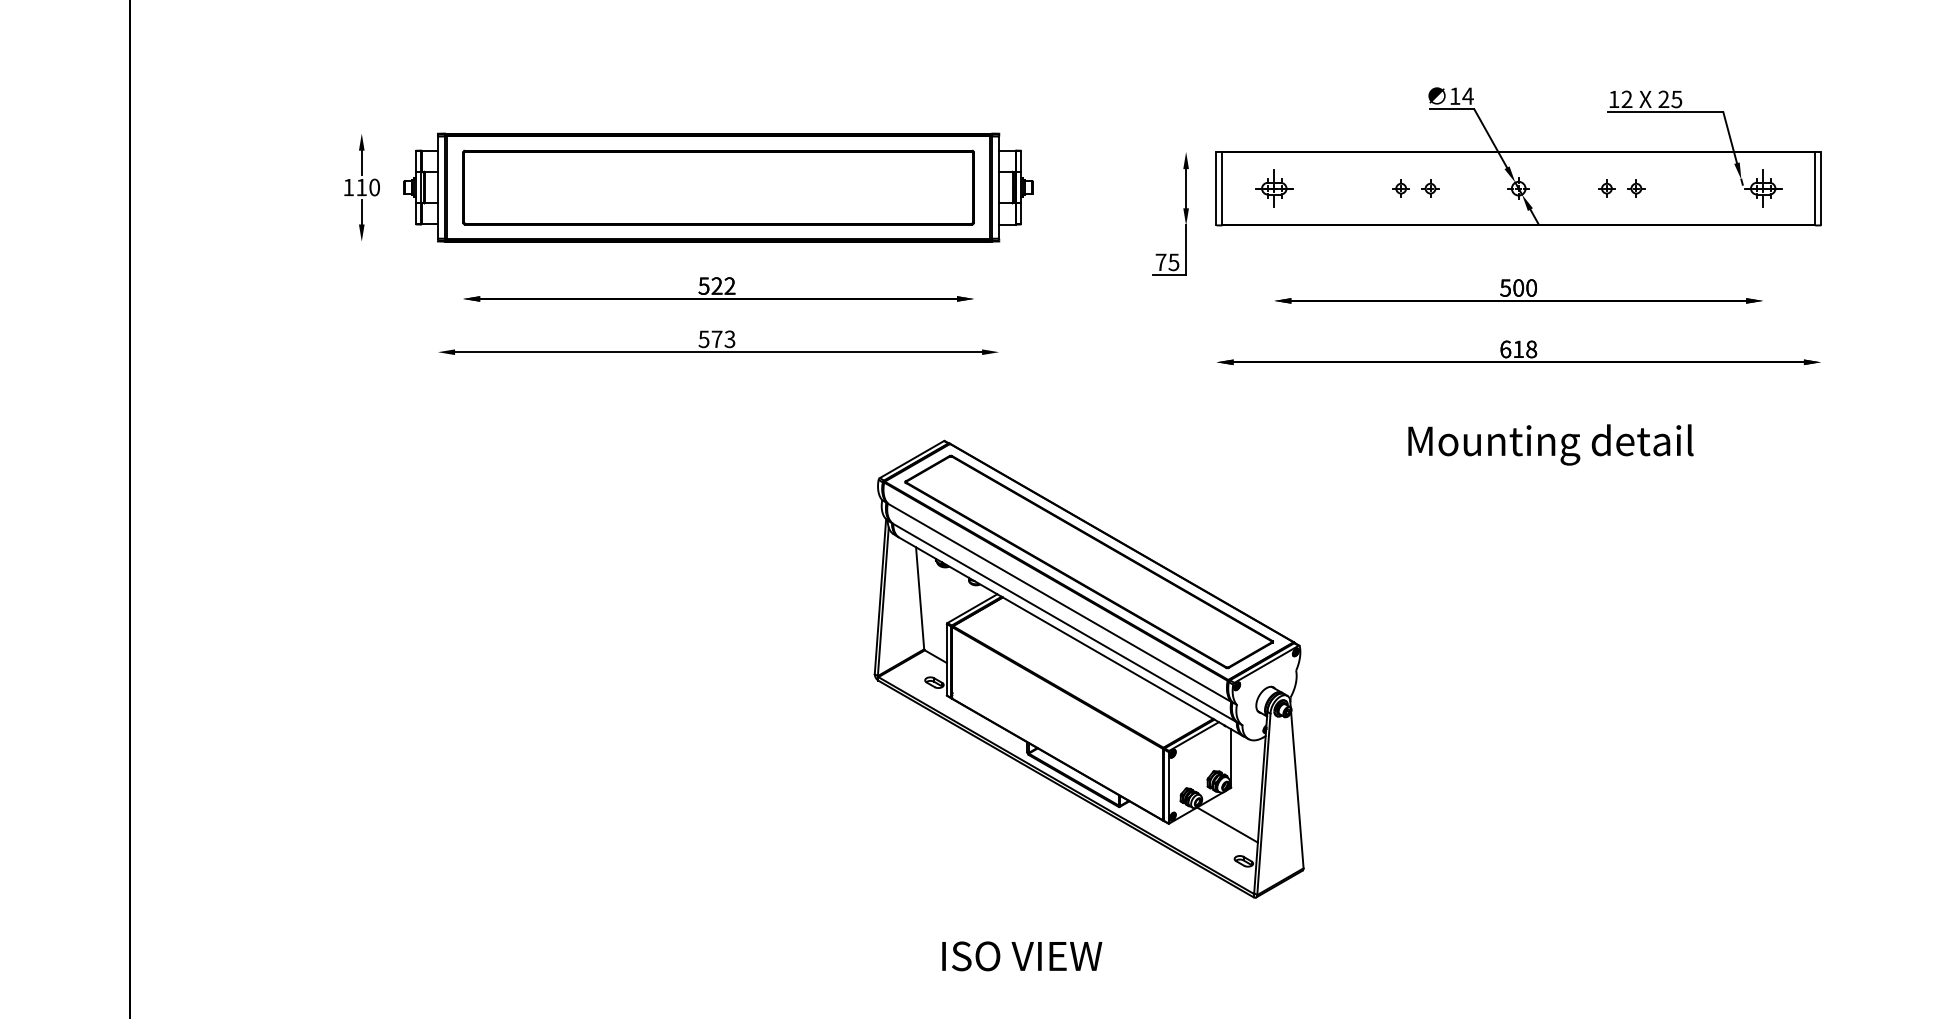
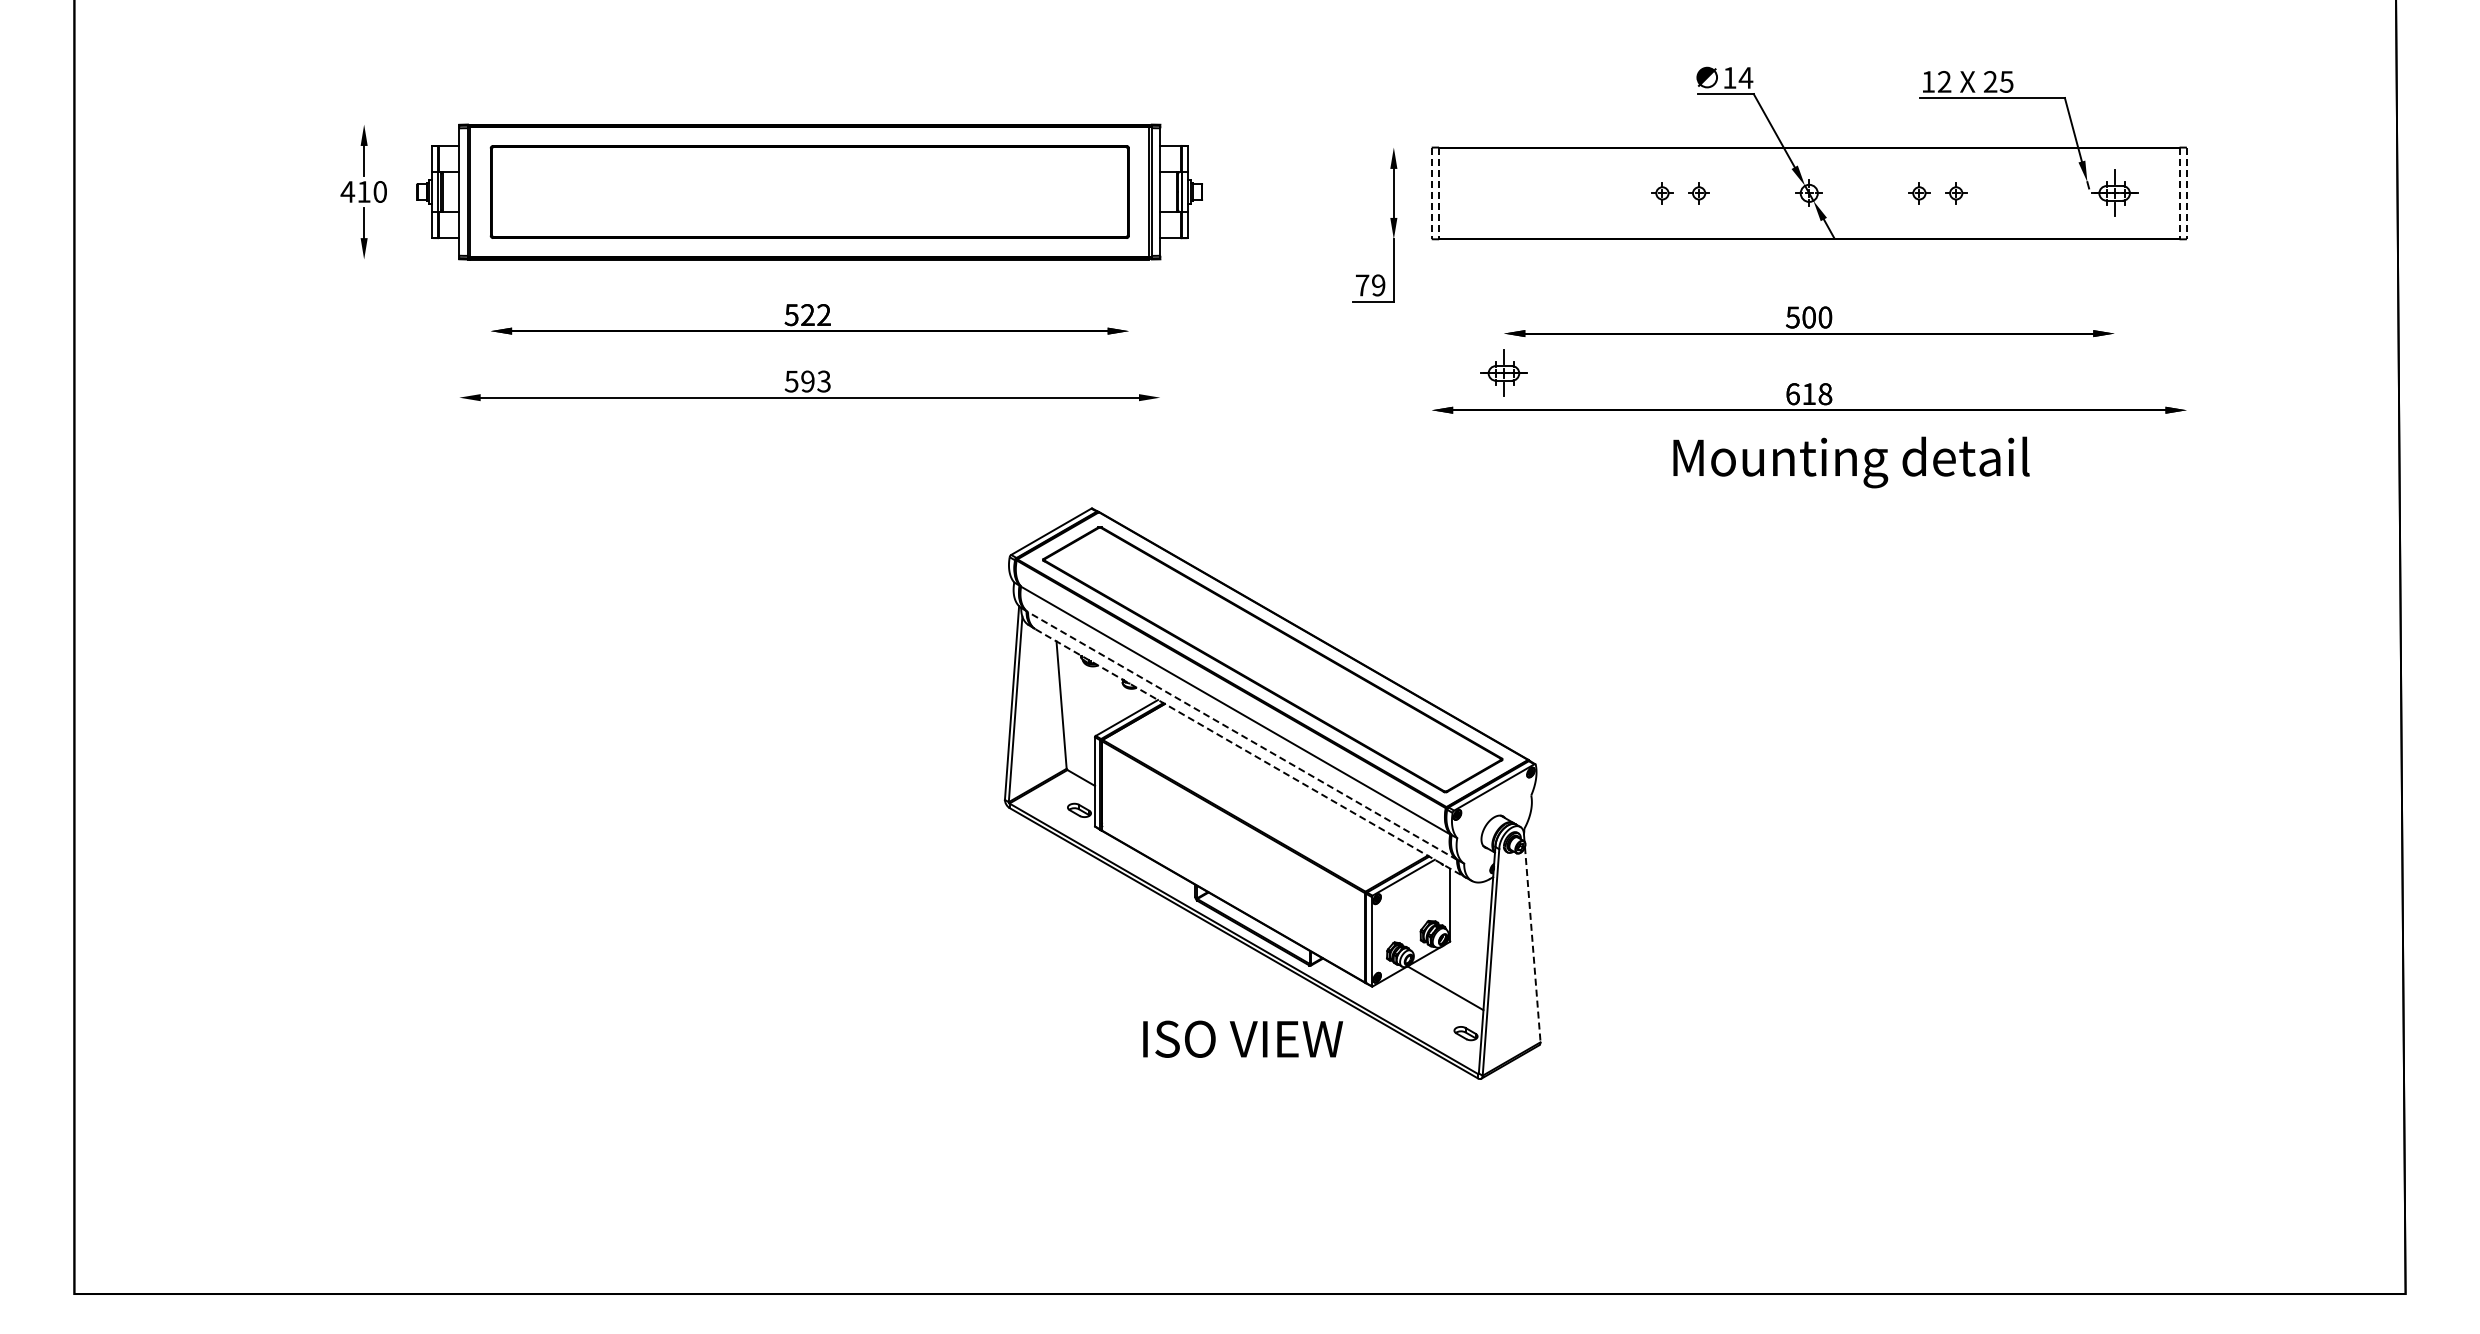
text: (348, 187) -> (347, 191), 110 -> 410
part: (1273, 187) -> (1503, 372), moved
line: (1216, 188) -> (1431, 193), solid -> dashed
line: (1222, 188) -> (1439, 193), solid -> dashed
line: (1815, 188) -> (2179, 193), solid -> dashed
line: (1820, 188) -> (2186, 193), solid -> dashed
text: (1173, 262) -> (1378, 285), 75 -> 79
text: (716, 339) -> (807, 381), 573 -> 593
text: (1550, 444) -> (1851, 462), moved
line: (1064, 623) -> (1242, 736), solid -> dashed
line: (1071, 637) -> (1250, 753), solid -> dashed
line: (1297, 790) -> (1532, 944), solid -> dashed
text: (1022, 955) -> (1243, 1038), moved

